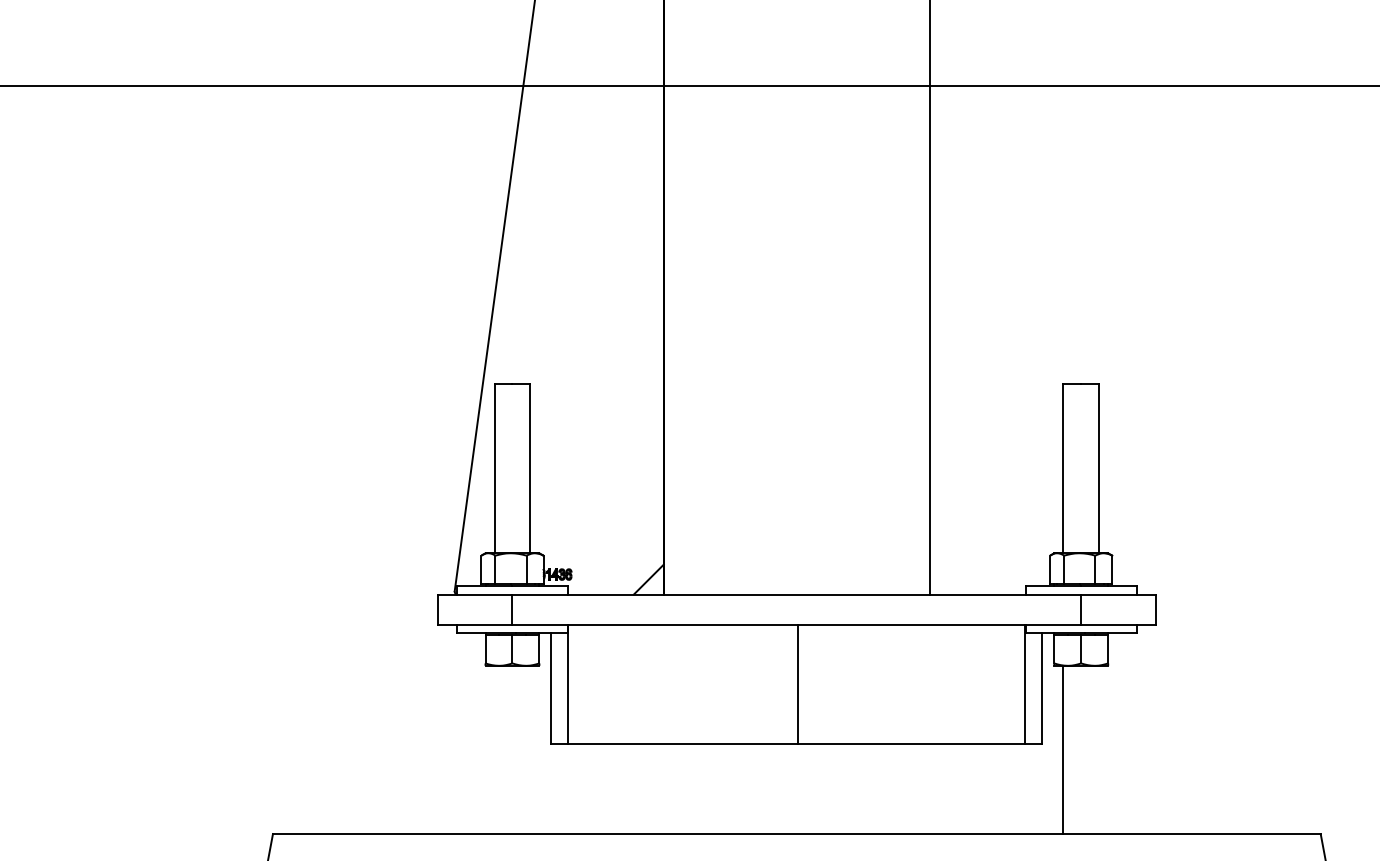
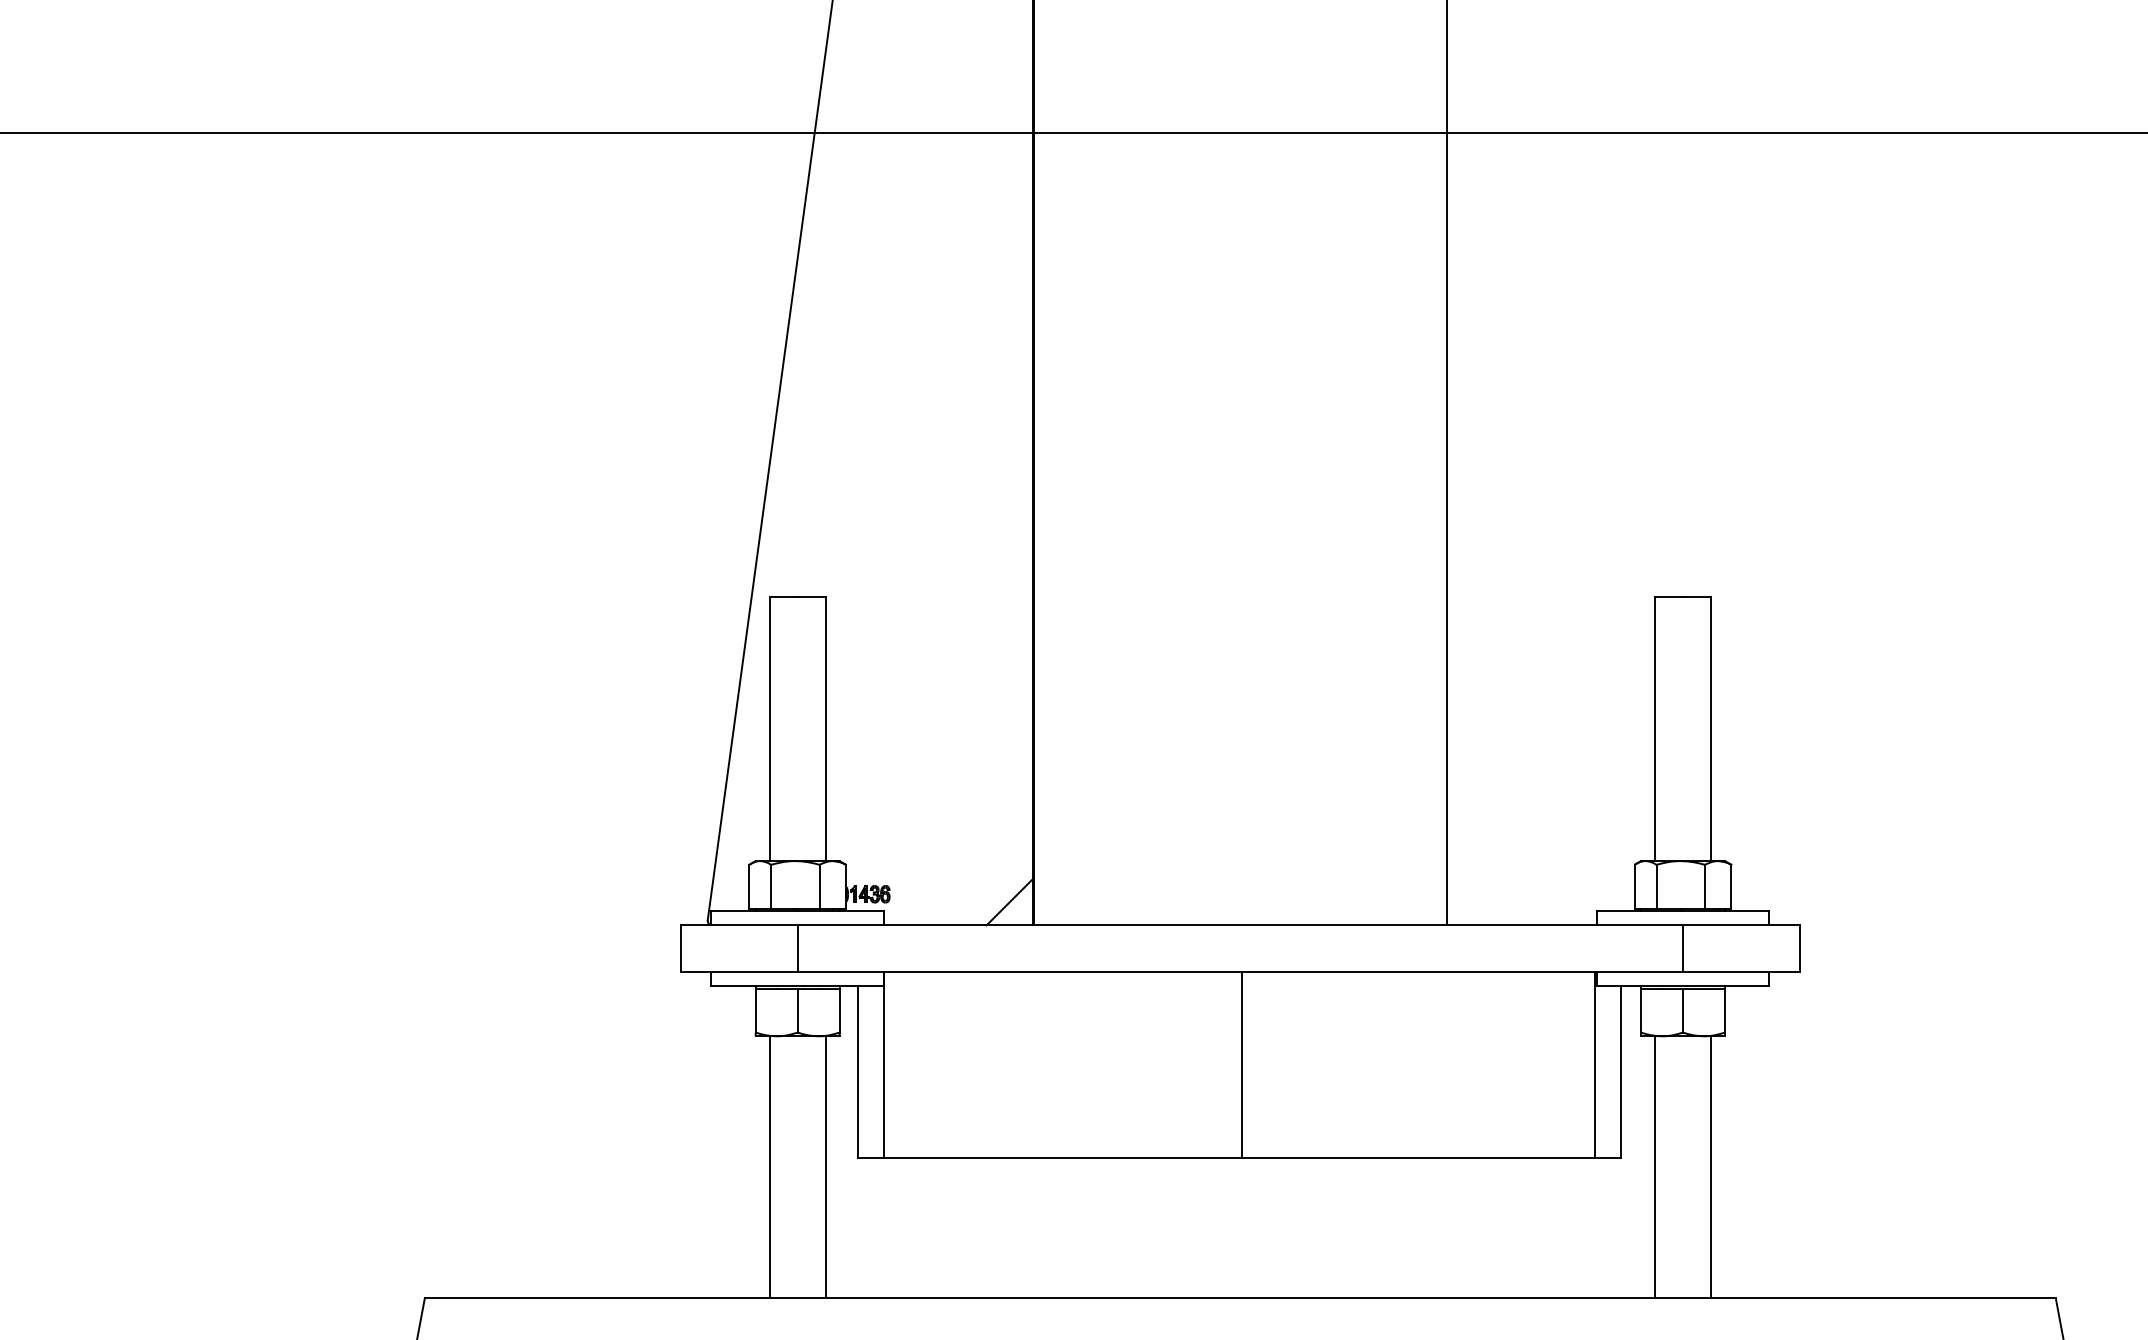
line: (494, 749) -> (769, 1166), added
line: (530, 749) -> (825, 1166), added
line: (1099, 749) -> (1711, 1166), added

